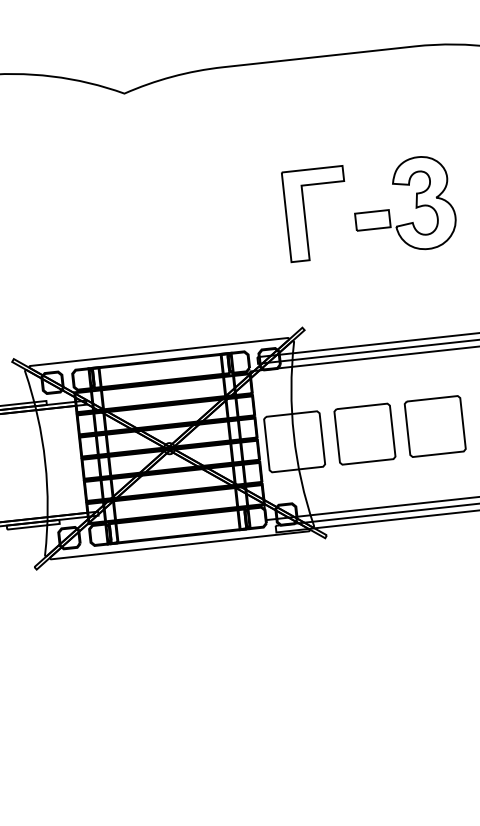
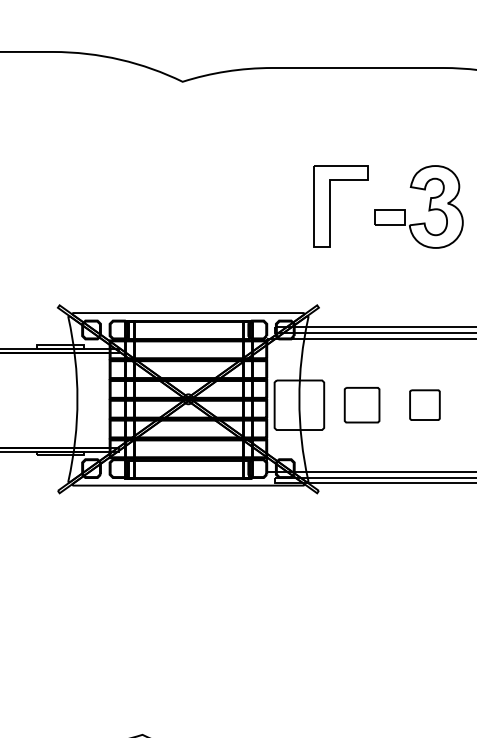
part: (434, 425) -> (424, 404), size x0.6
part: (364, 433) -> (361, 404), size x0.7

